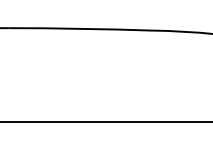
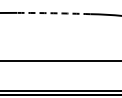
arc: (80, 29) -> (53, 13), solid -> dashed

